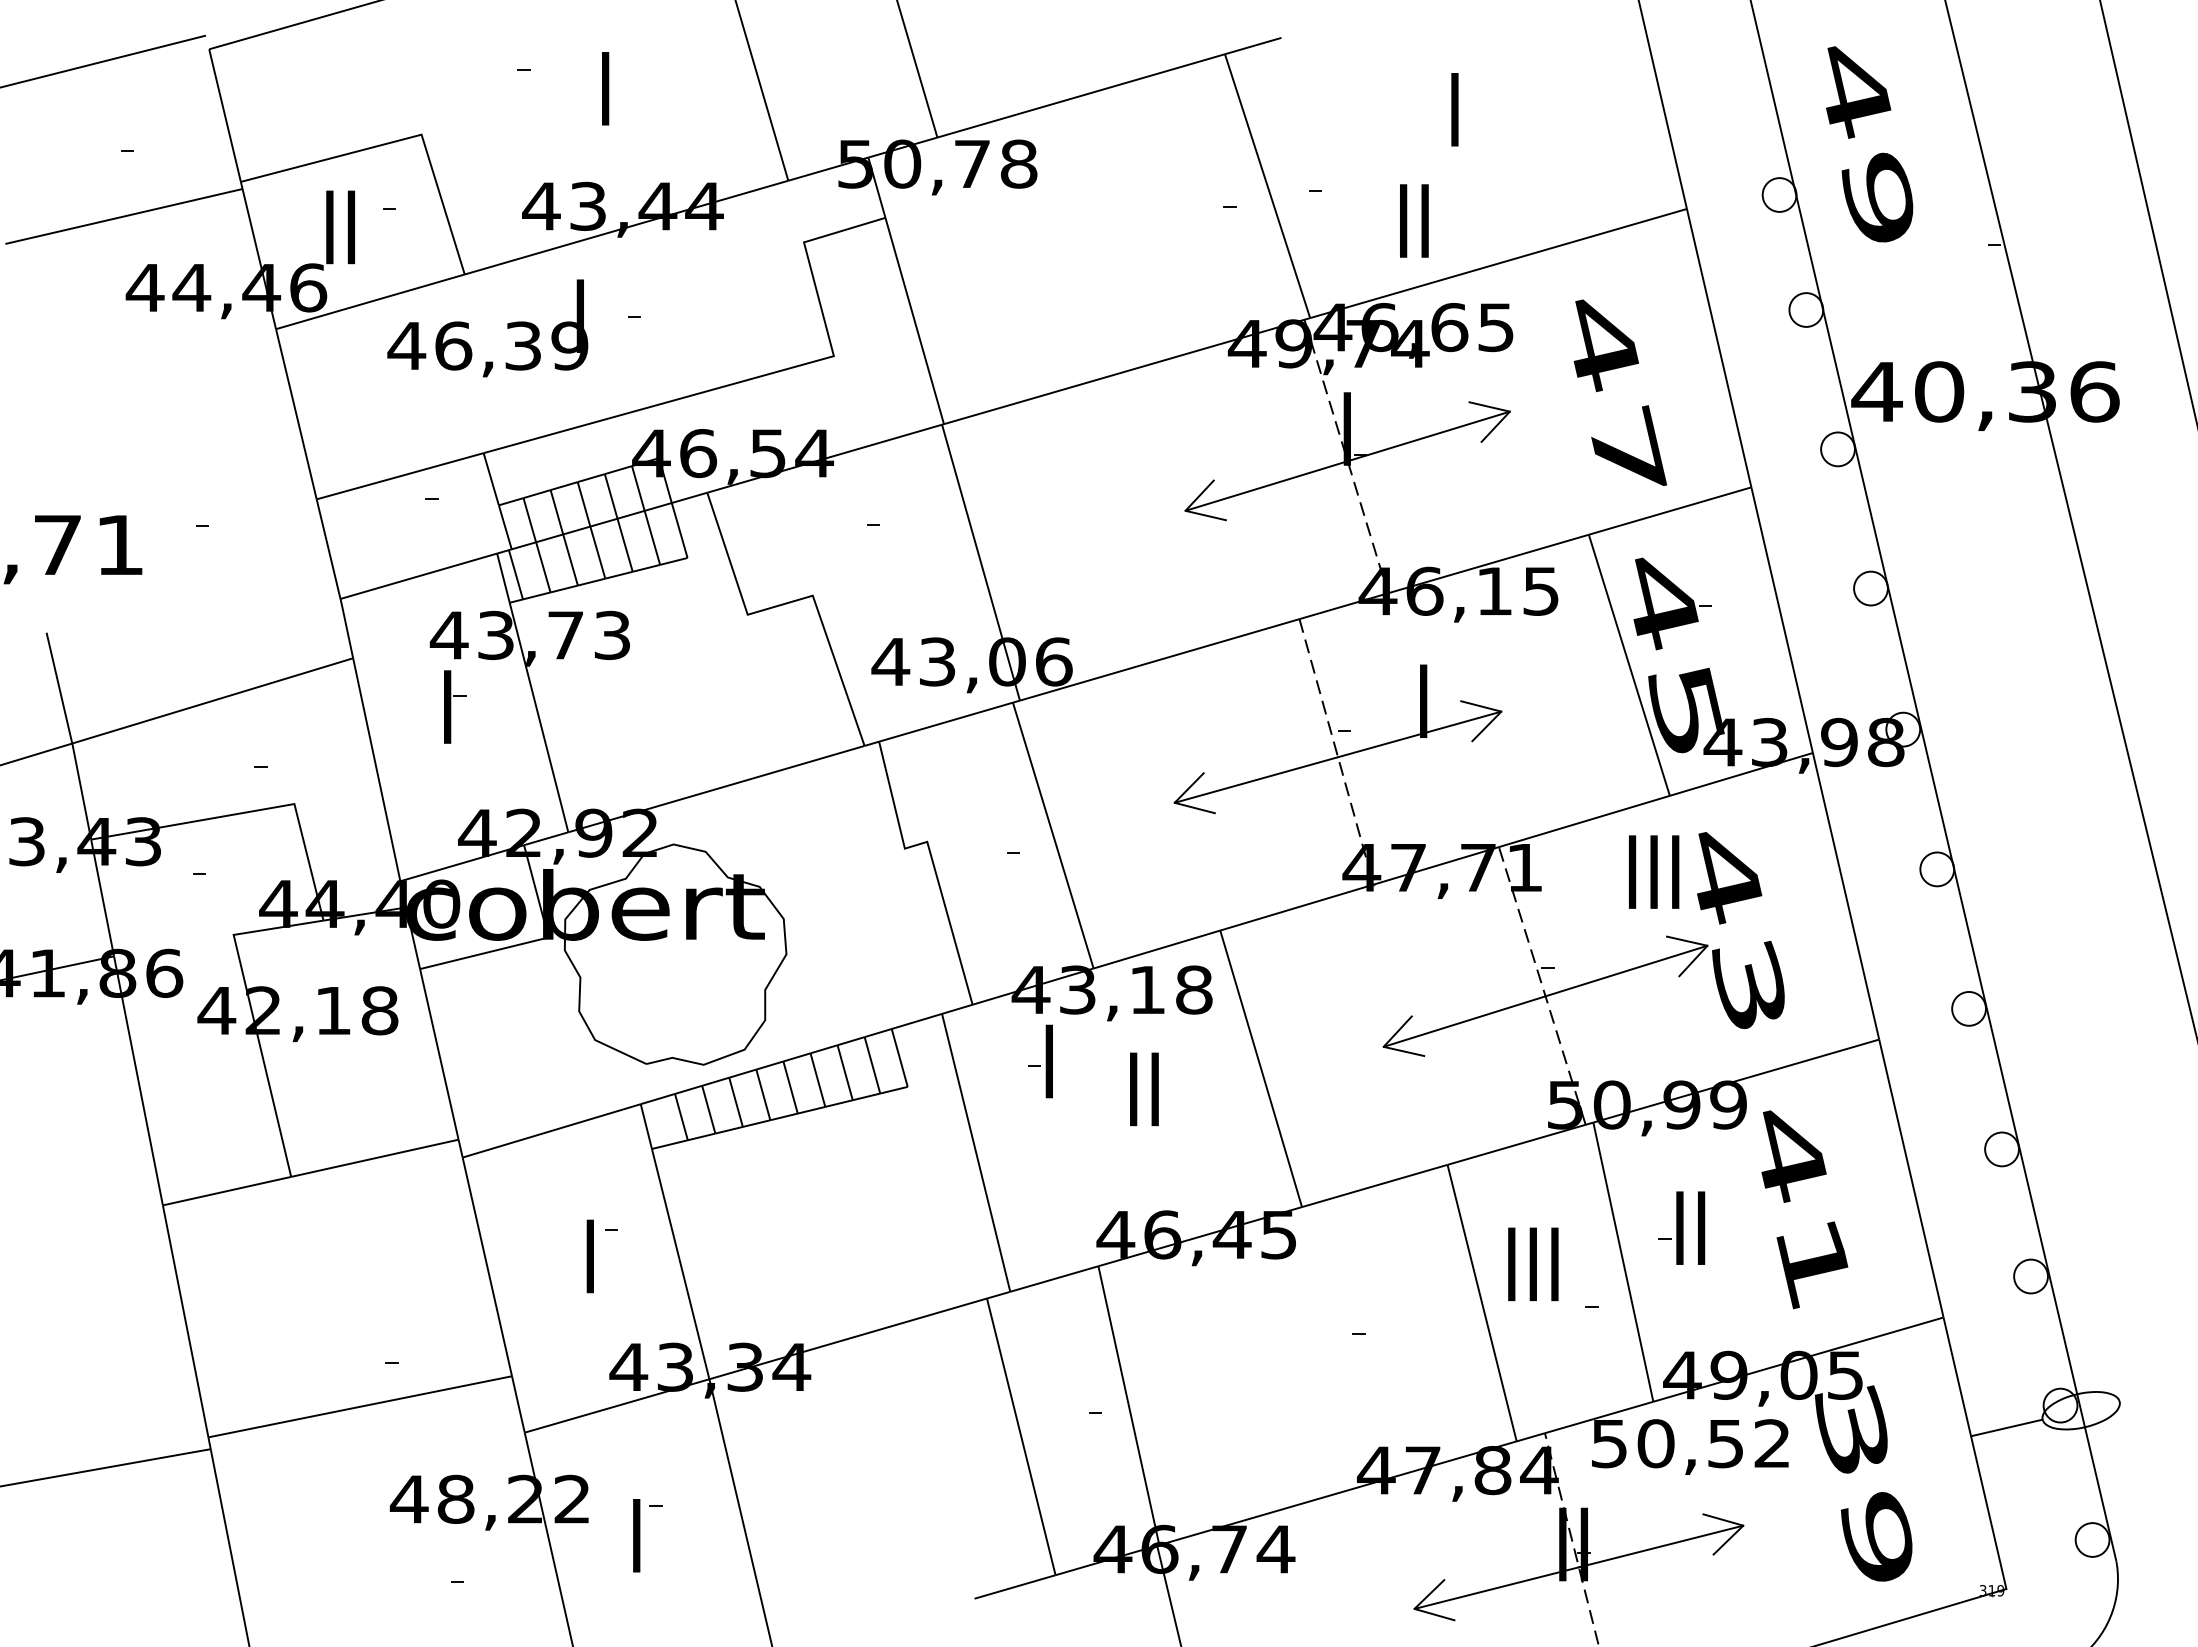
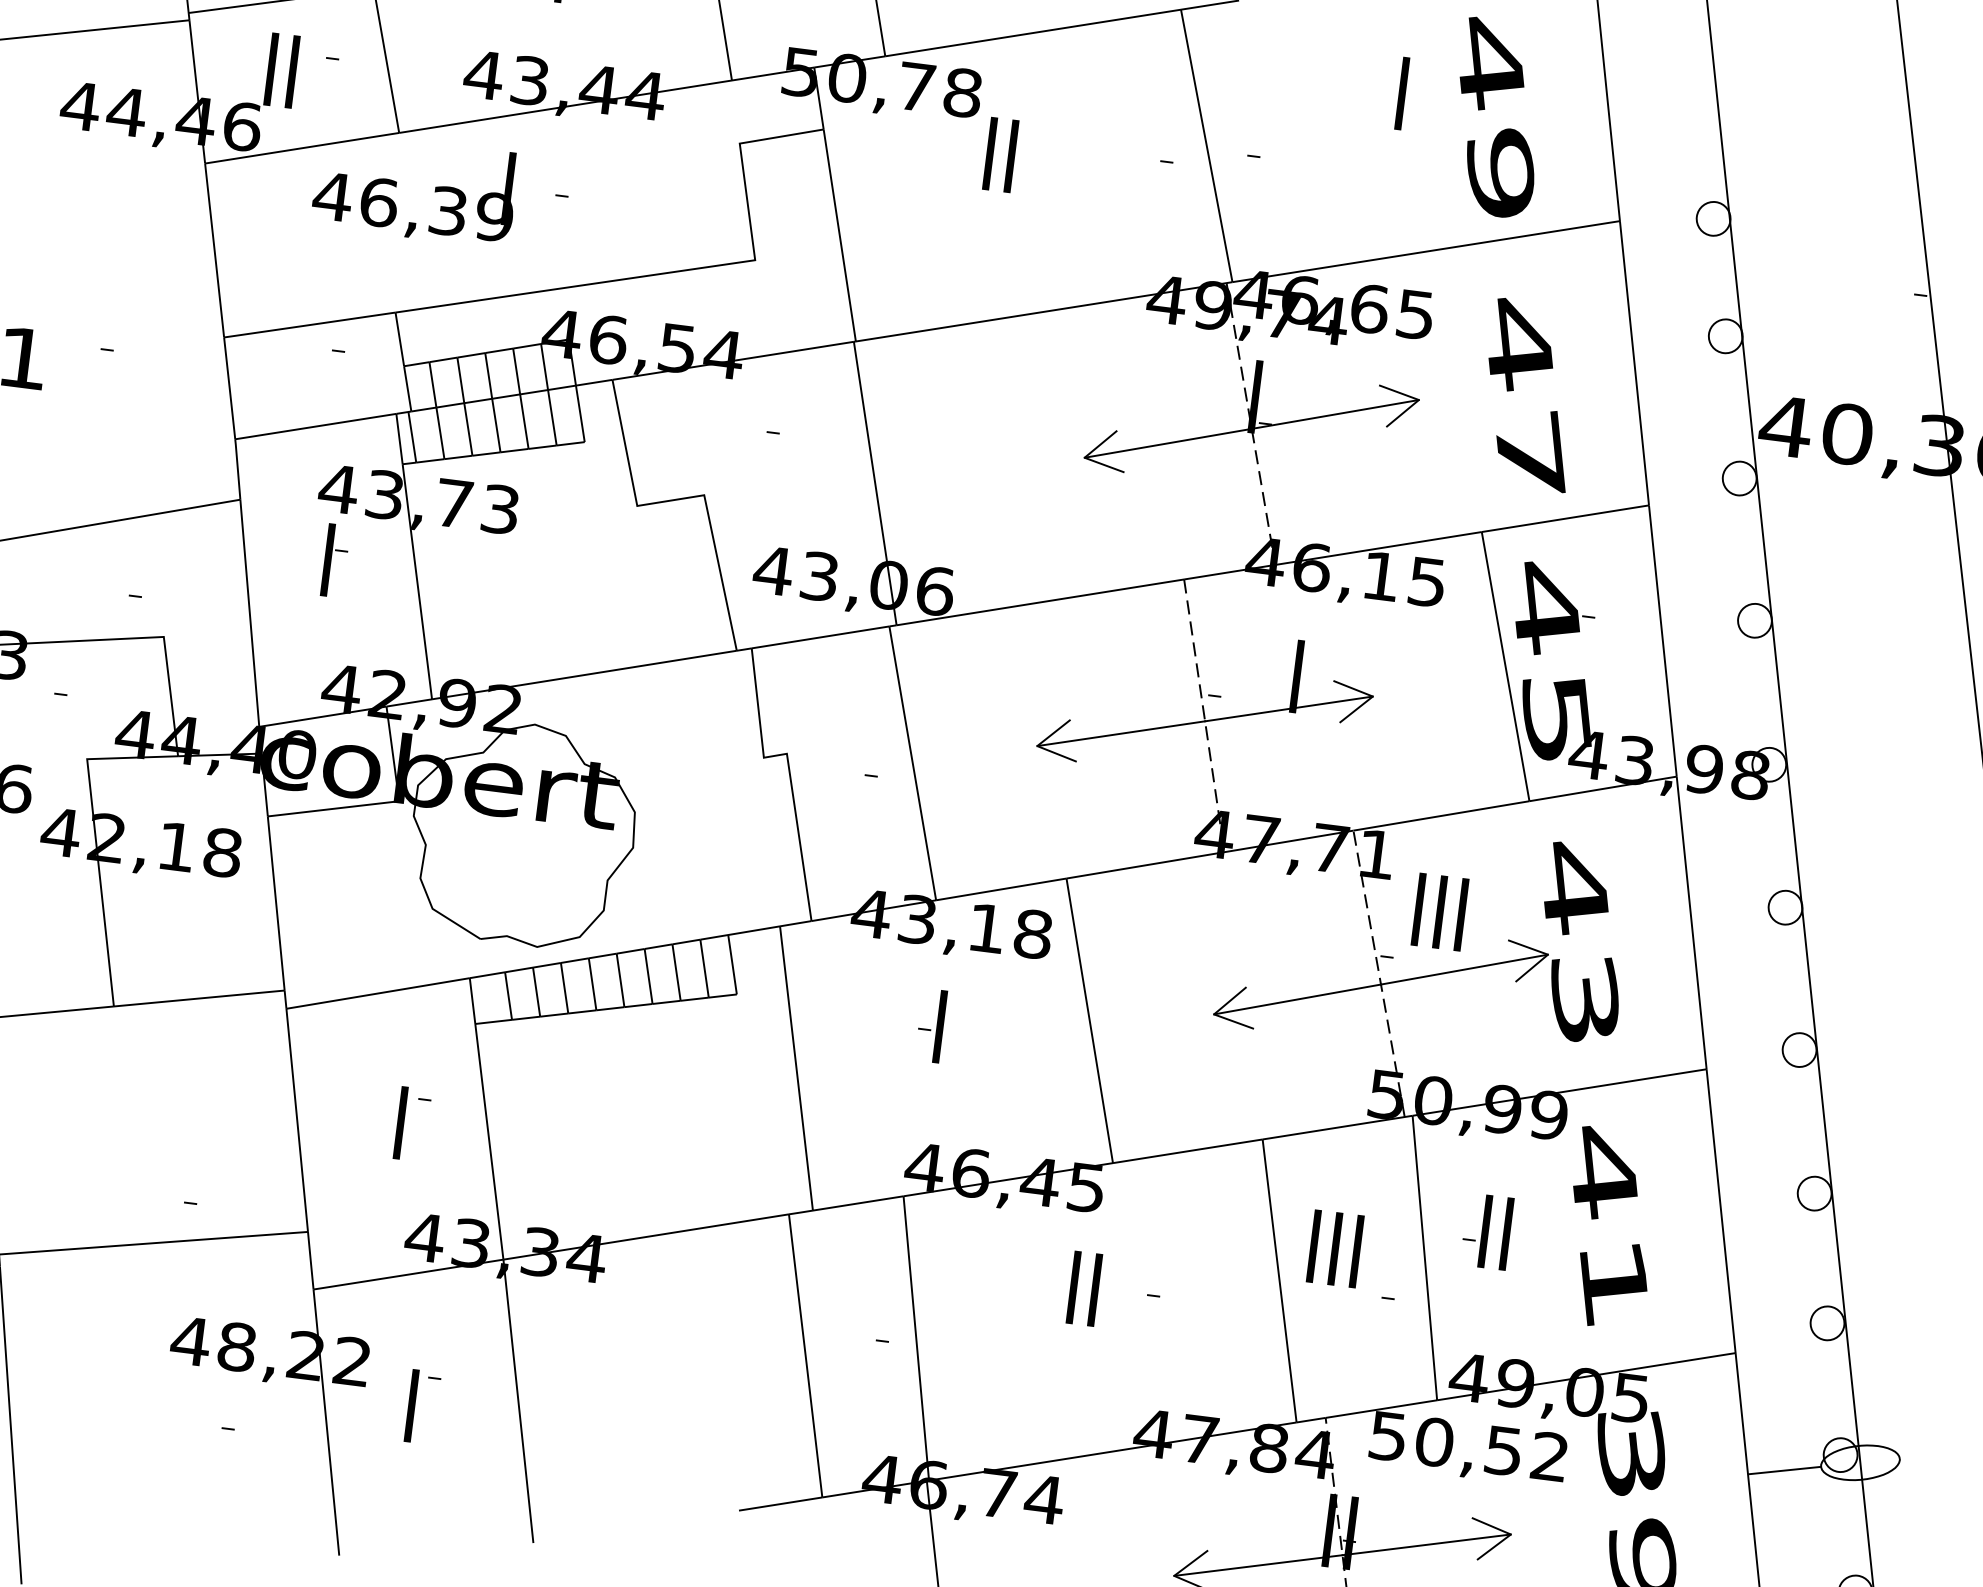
text: (1869, 144) -> (1498, 118), moved
text: (1414, 220) -> (1000, 154), moved
text: (1654, 871) -> (1440, 911), moved
part: (1040, 1061) -> (931, 1025), moved
text: (1144, 1089) -> (1084, 1288), moved

